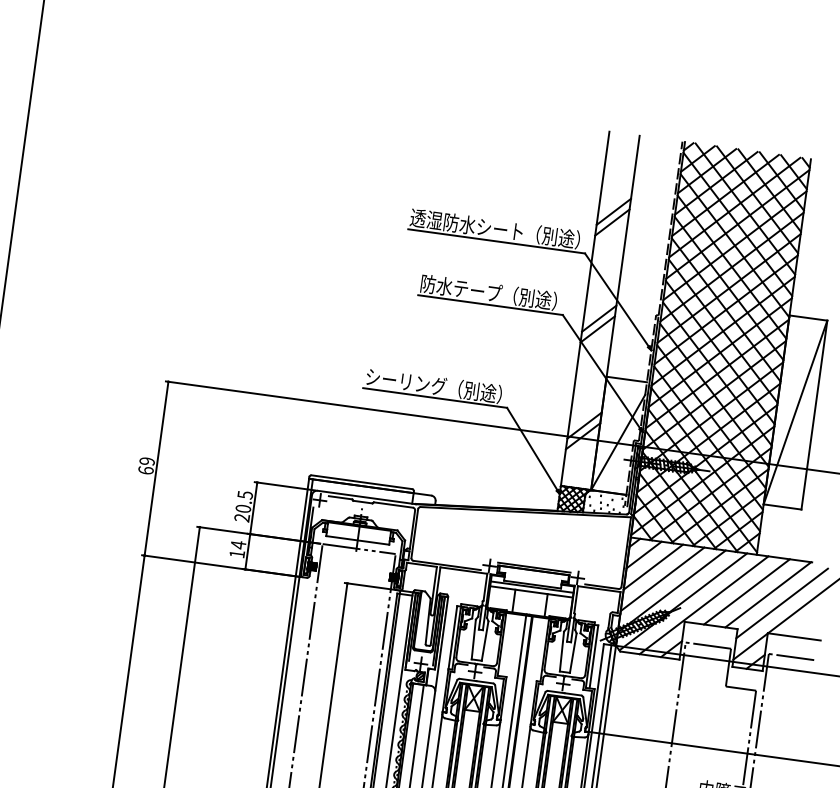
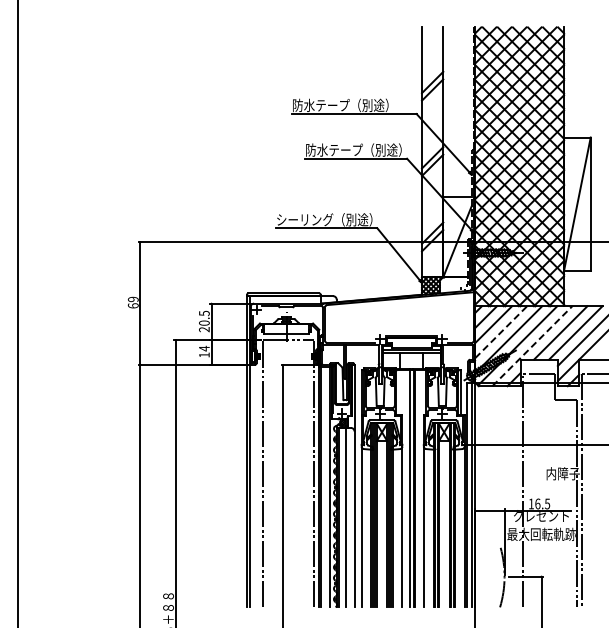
text: (494, 228) -> (351, 105), 透湿防水シート（別途） -> 防水テープ（別途）
line: (662, 579) -> (501, 332), solid -> dashed
line: (704, 605) -> (532, 346), solid -> dashed

